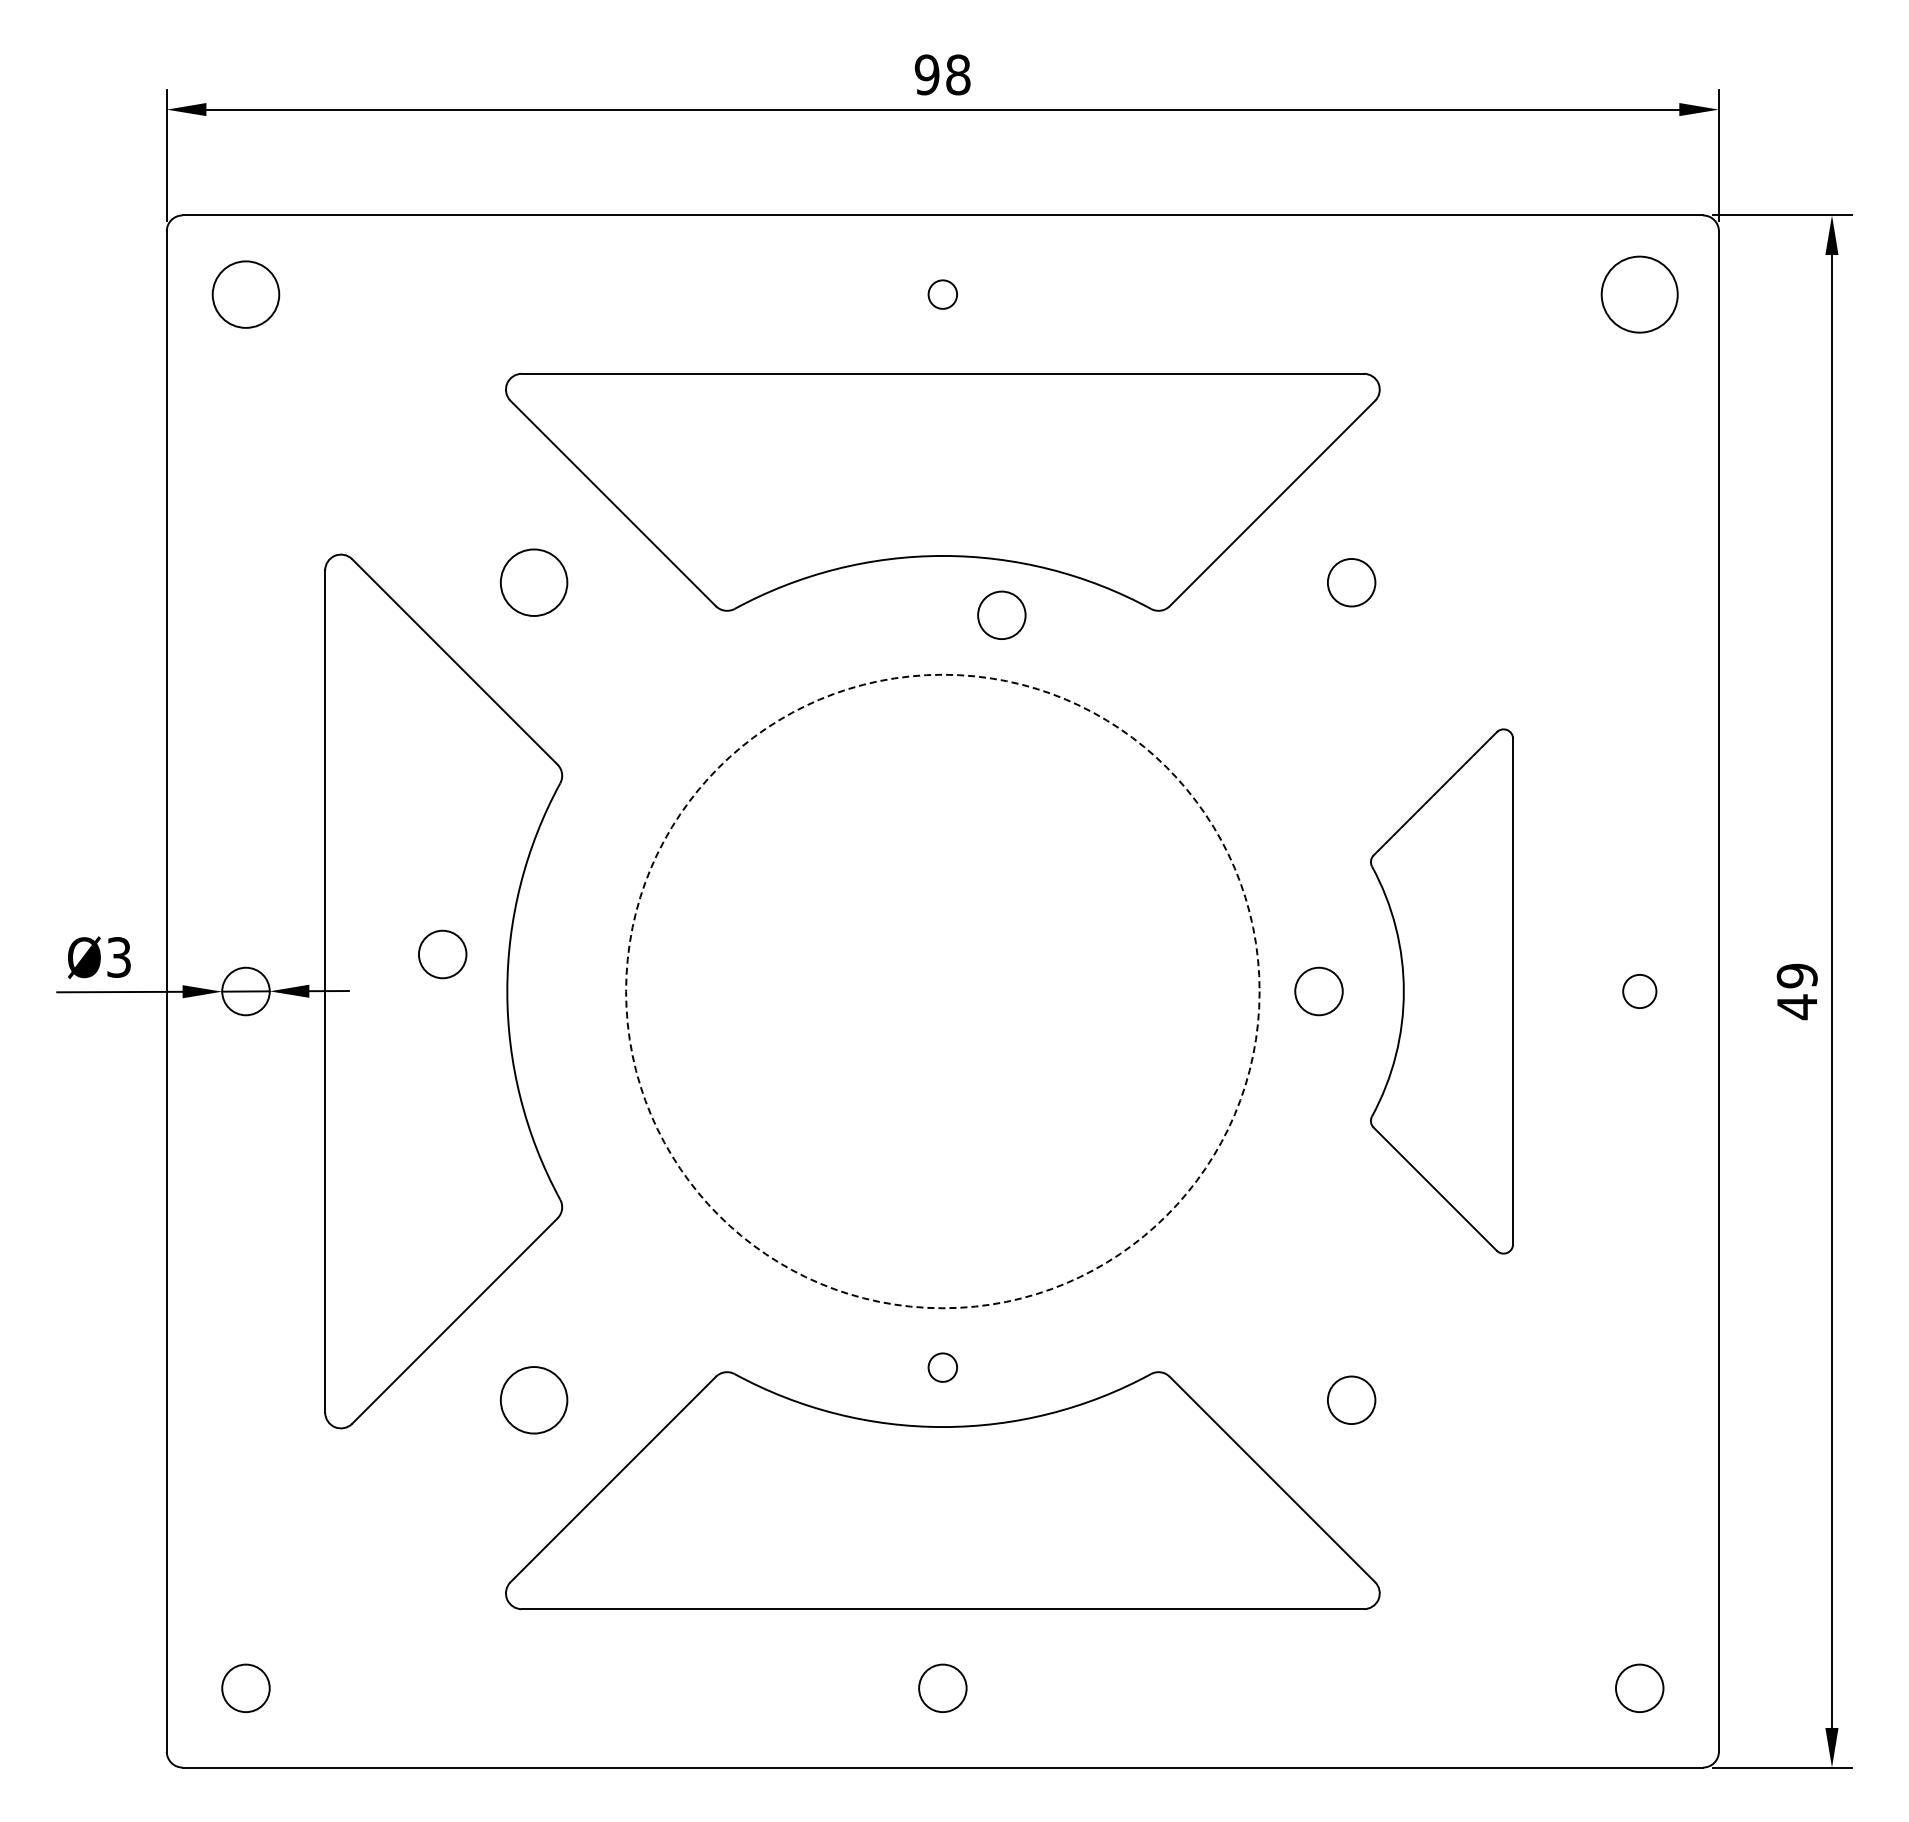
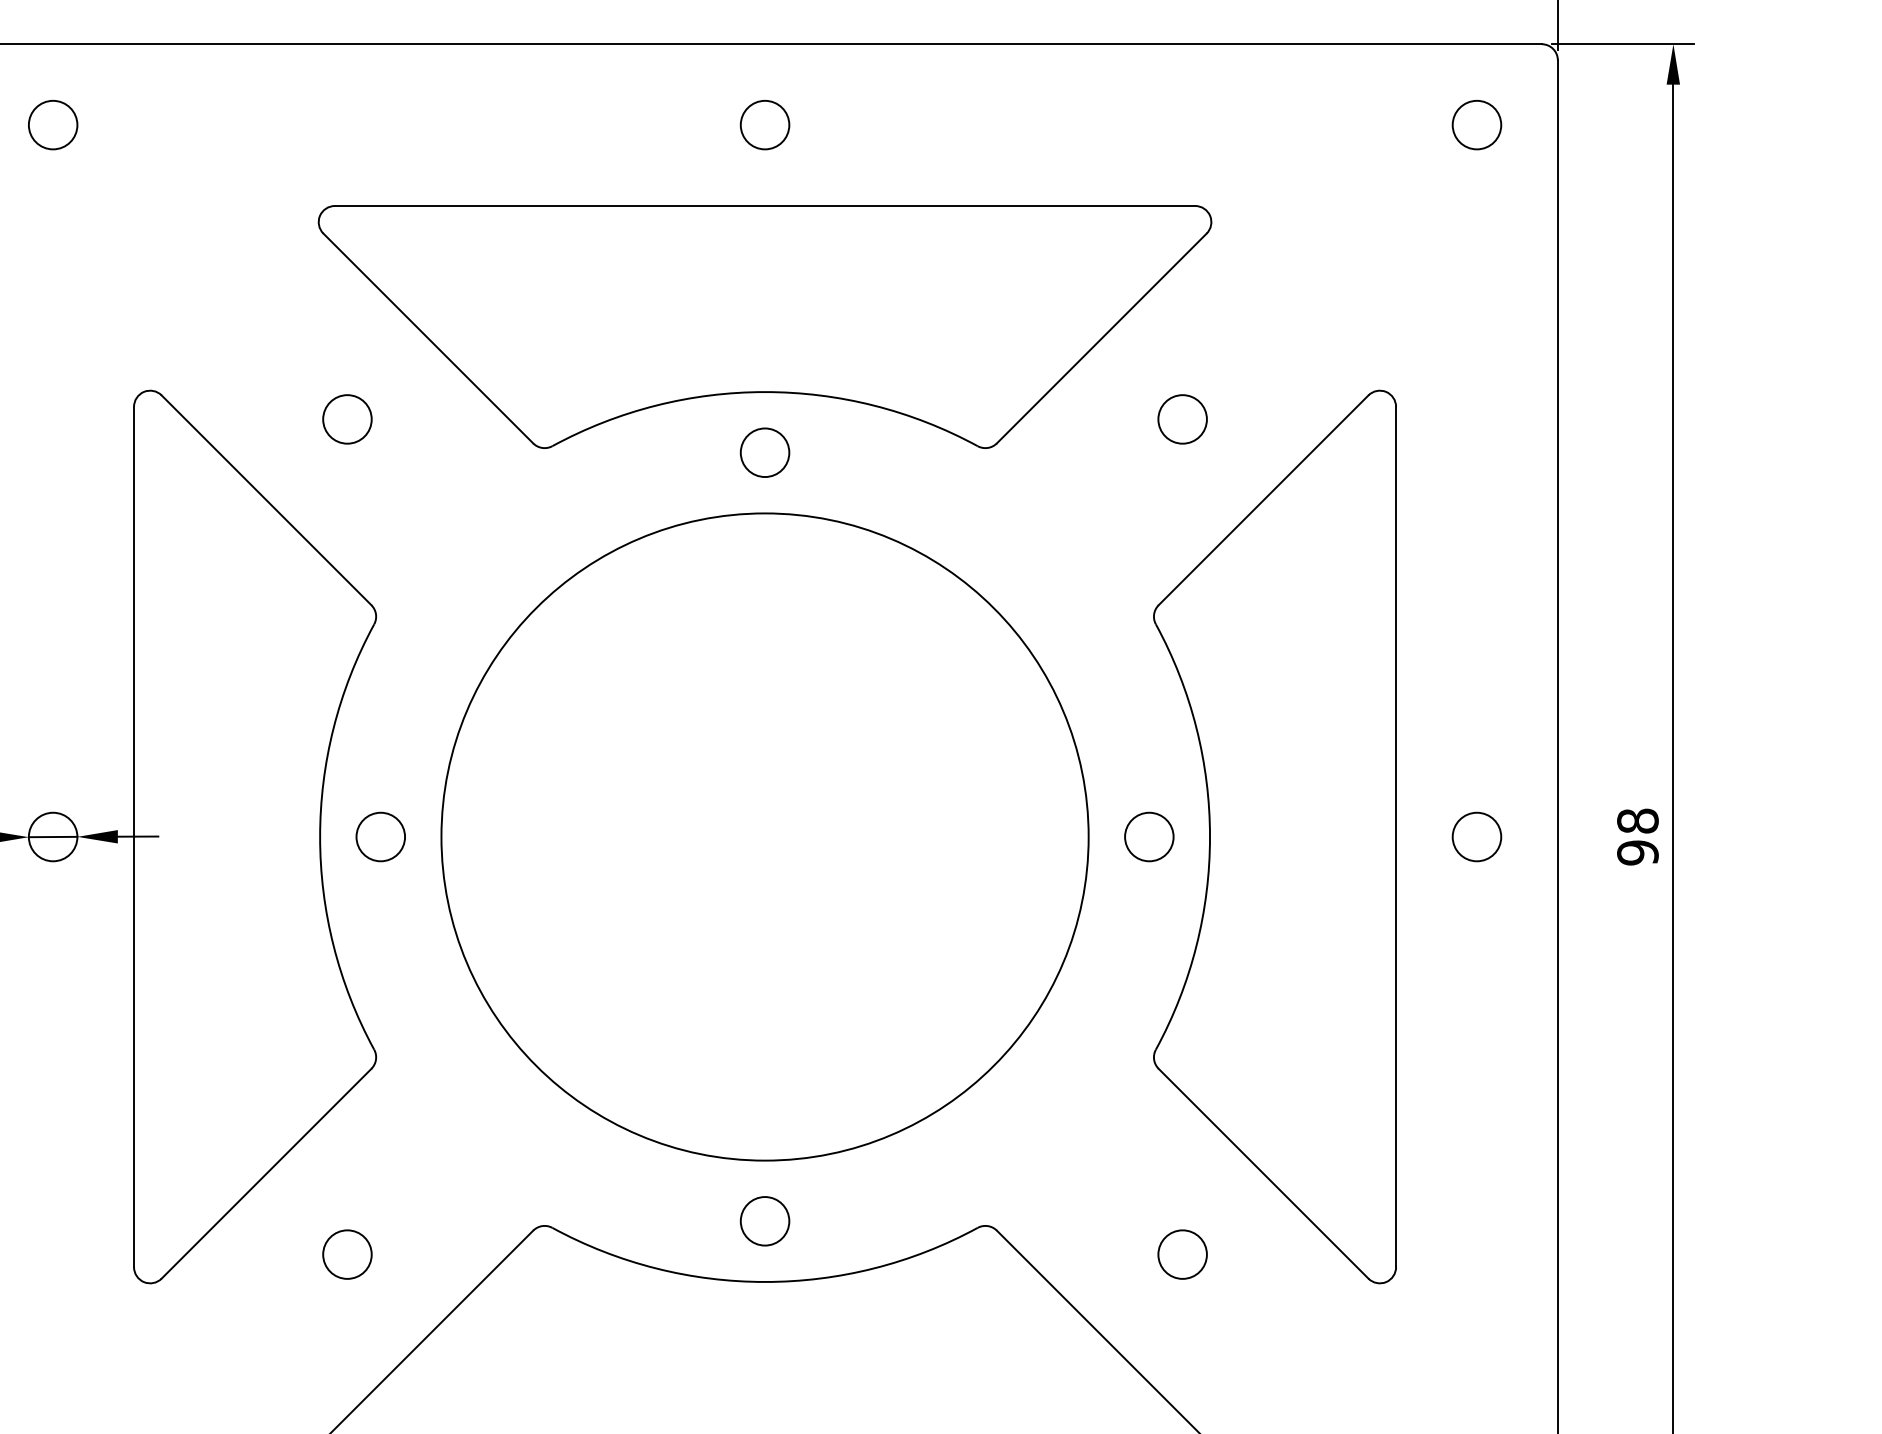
circle: (245, 294) -> (52, 124), size x0.71
circle: (942, 294) -> (764, 124), size x1.67
circle: (1639, 294) -> (1476, 124), size x0.62
circle: (533, 582) -> (346, 419), size x0.71
circle: (1001, 614) -> (764, 451), moved
circle: (442, 954) -> (380, 837), moved
circle: (942, 991) -> (764, 837), dashed -> solid
part: (1441, 991) -> (1274, 837), size x1.67
circle: (1639, 991) -> (1476, 837), size x1.43
text: (1796, 991) -> (1637, 837), 49 -> 98
circle: (942, 1367) -> (764, 1221), size x1.67
circle: (533, 1400) -> (346, 1254), size x0.71

